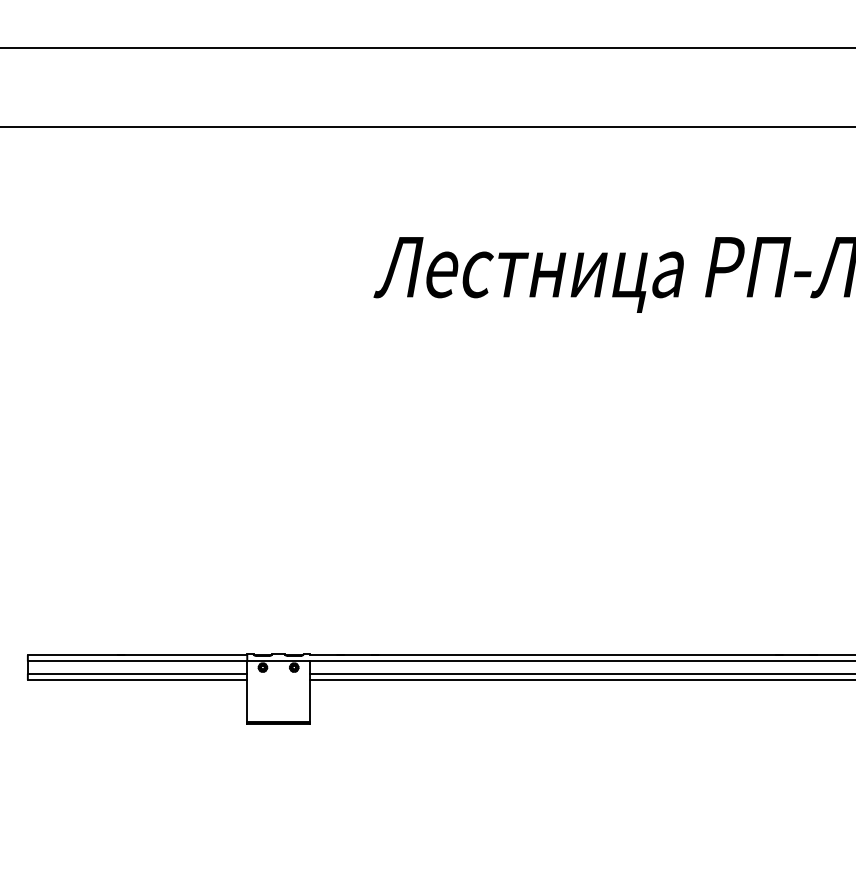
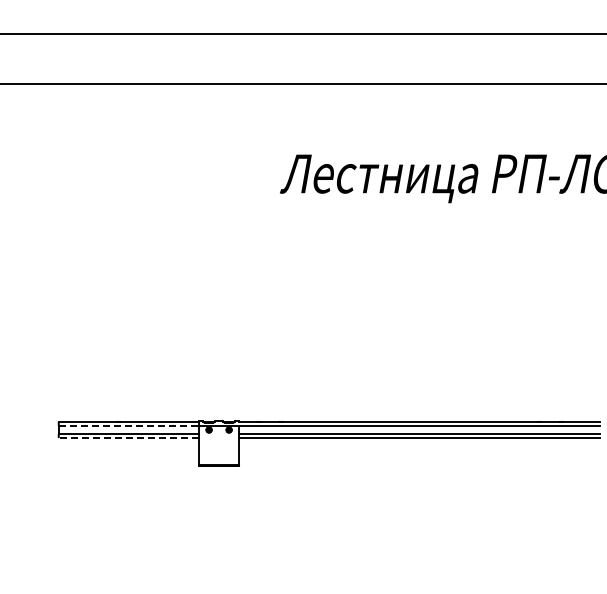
line: (138, 662) -> (129, 426), solid -> dashed
line: (136, 680) -> (128, 438), solid -> dashed

